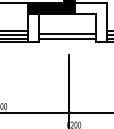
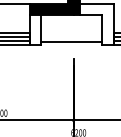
line: (67, 33) -> (71, 35), removed

